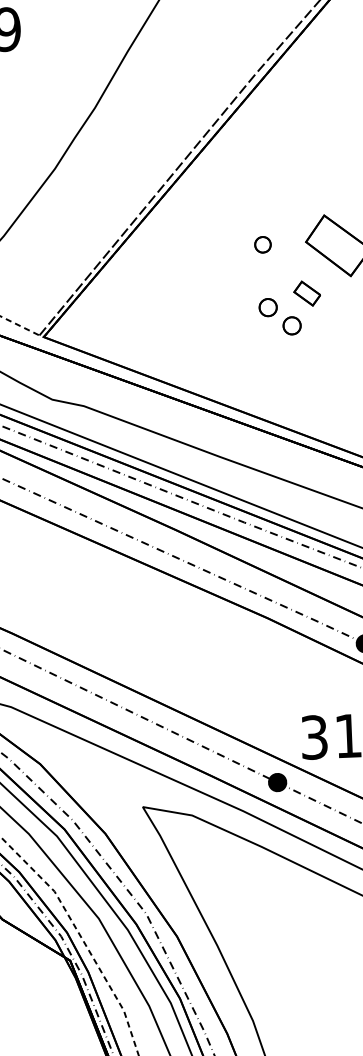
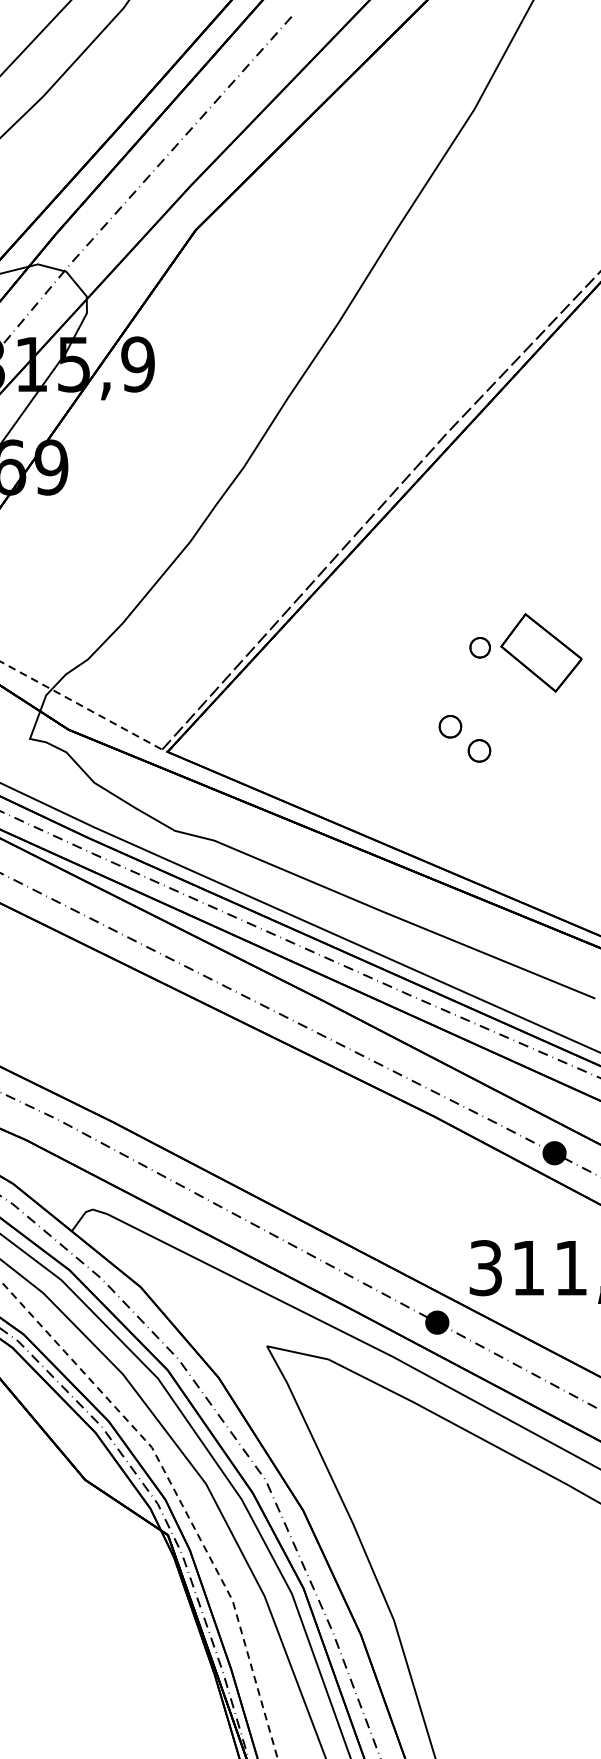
part: (262, 244) -> (479, 647), moved
part: (306, 293) -> (499, 711), removed

